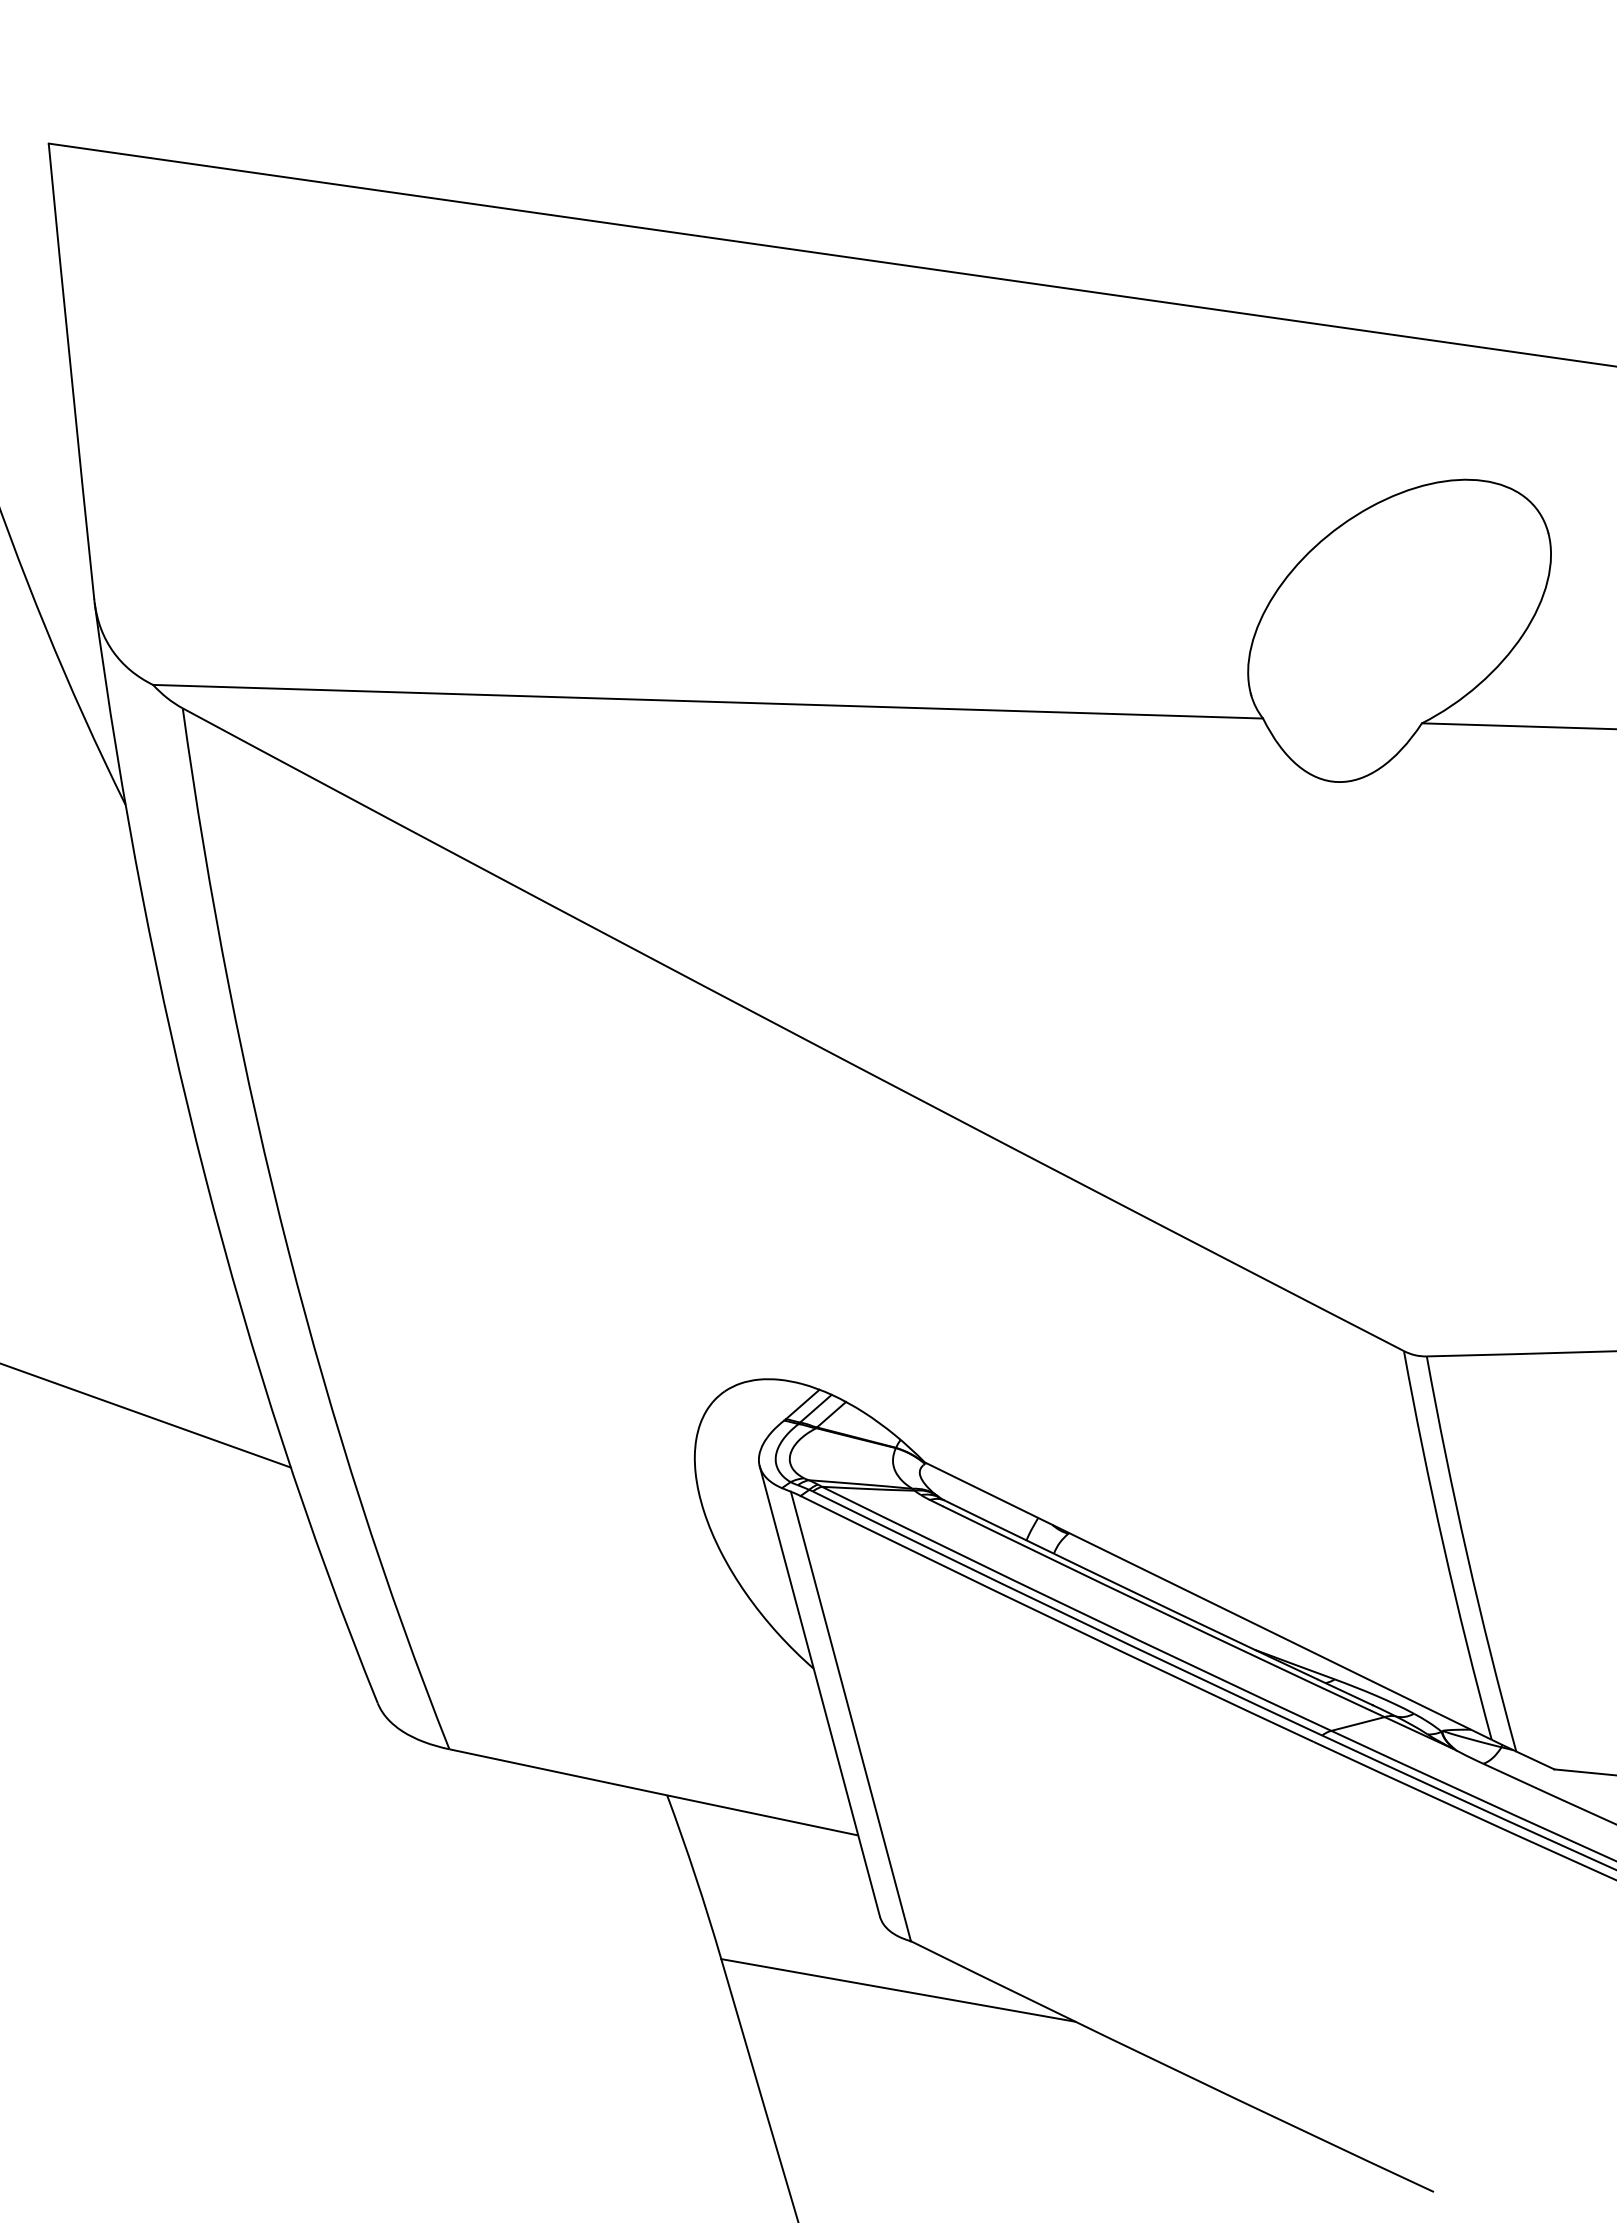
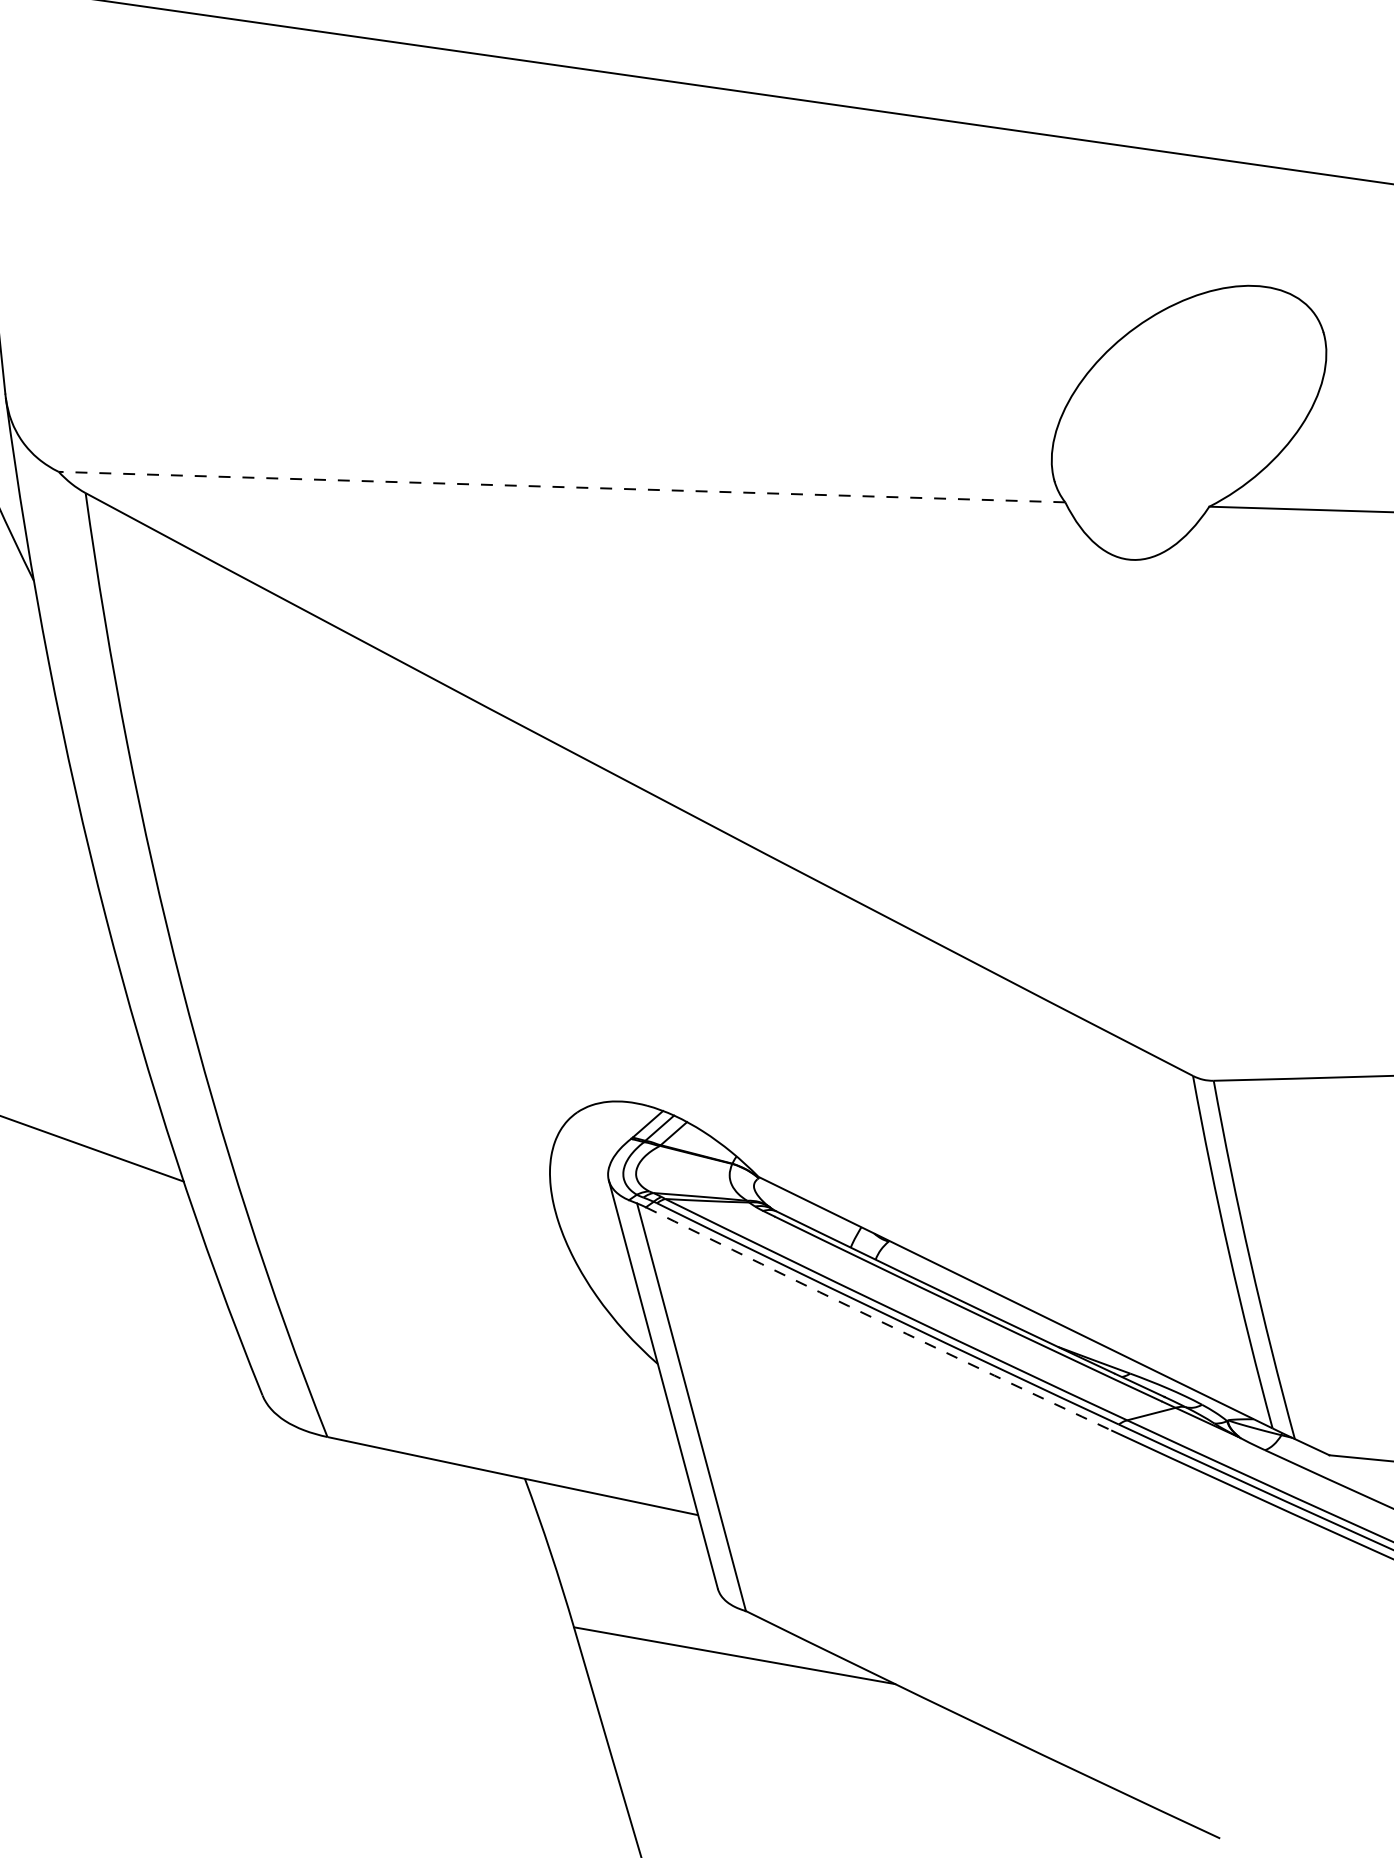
line: (707, 701) -> (561, 486), solid -> dashed
arc: (1056, 1620) -> (877, 1320), solid -> dashed

